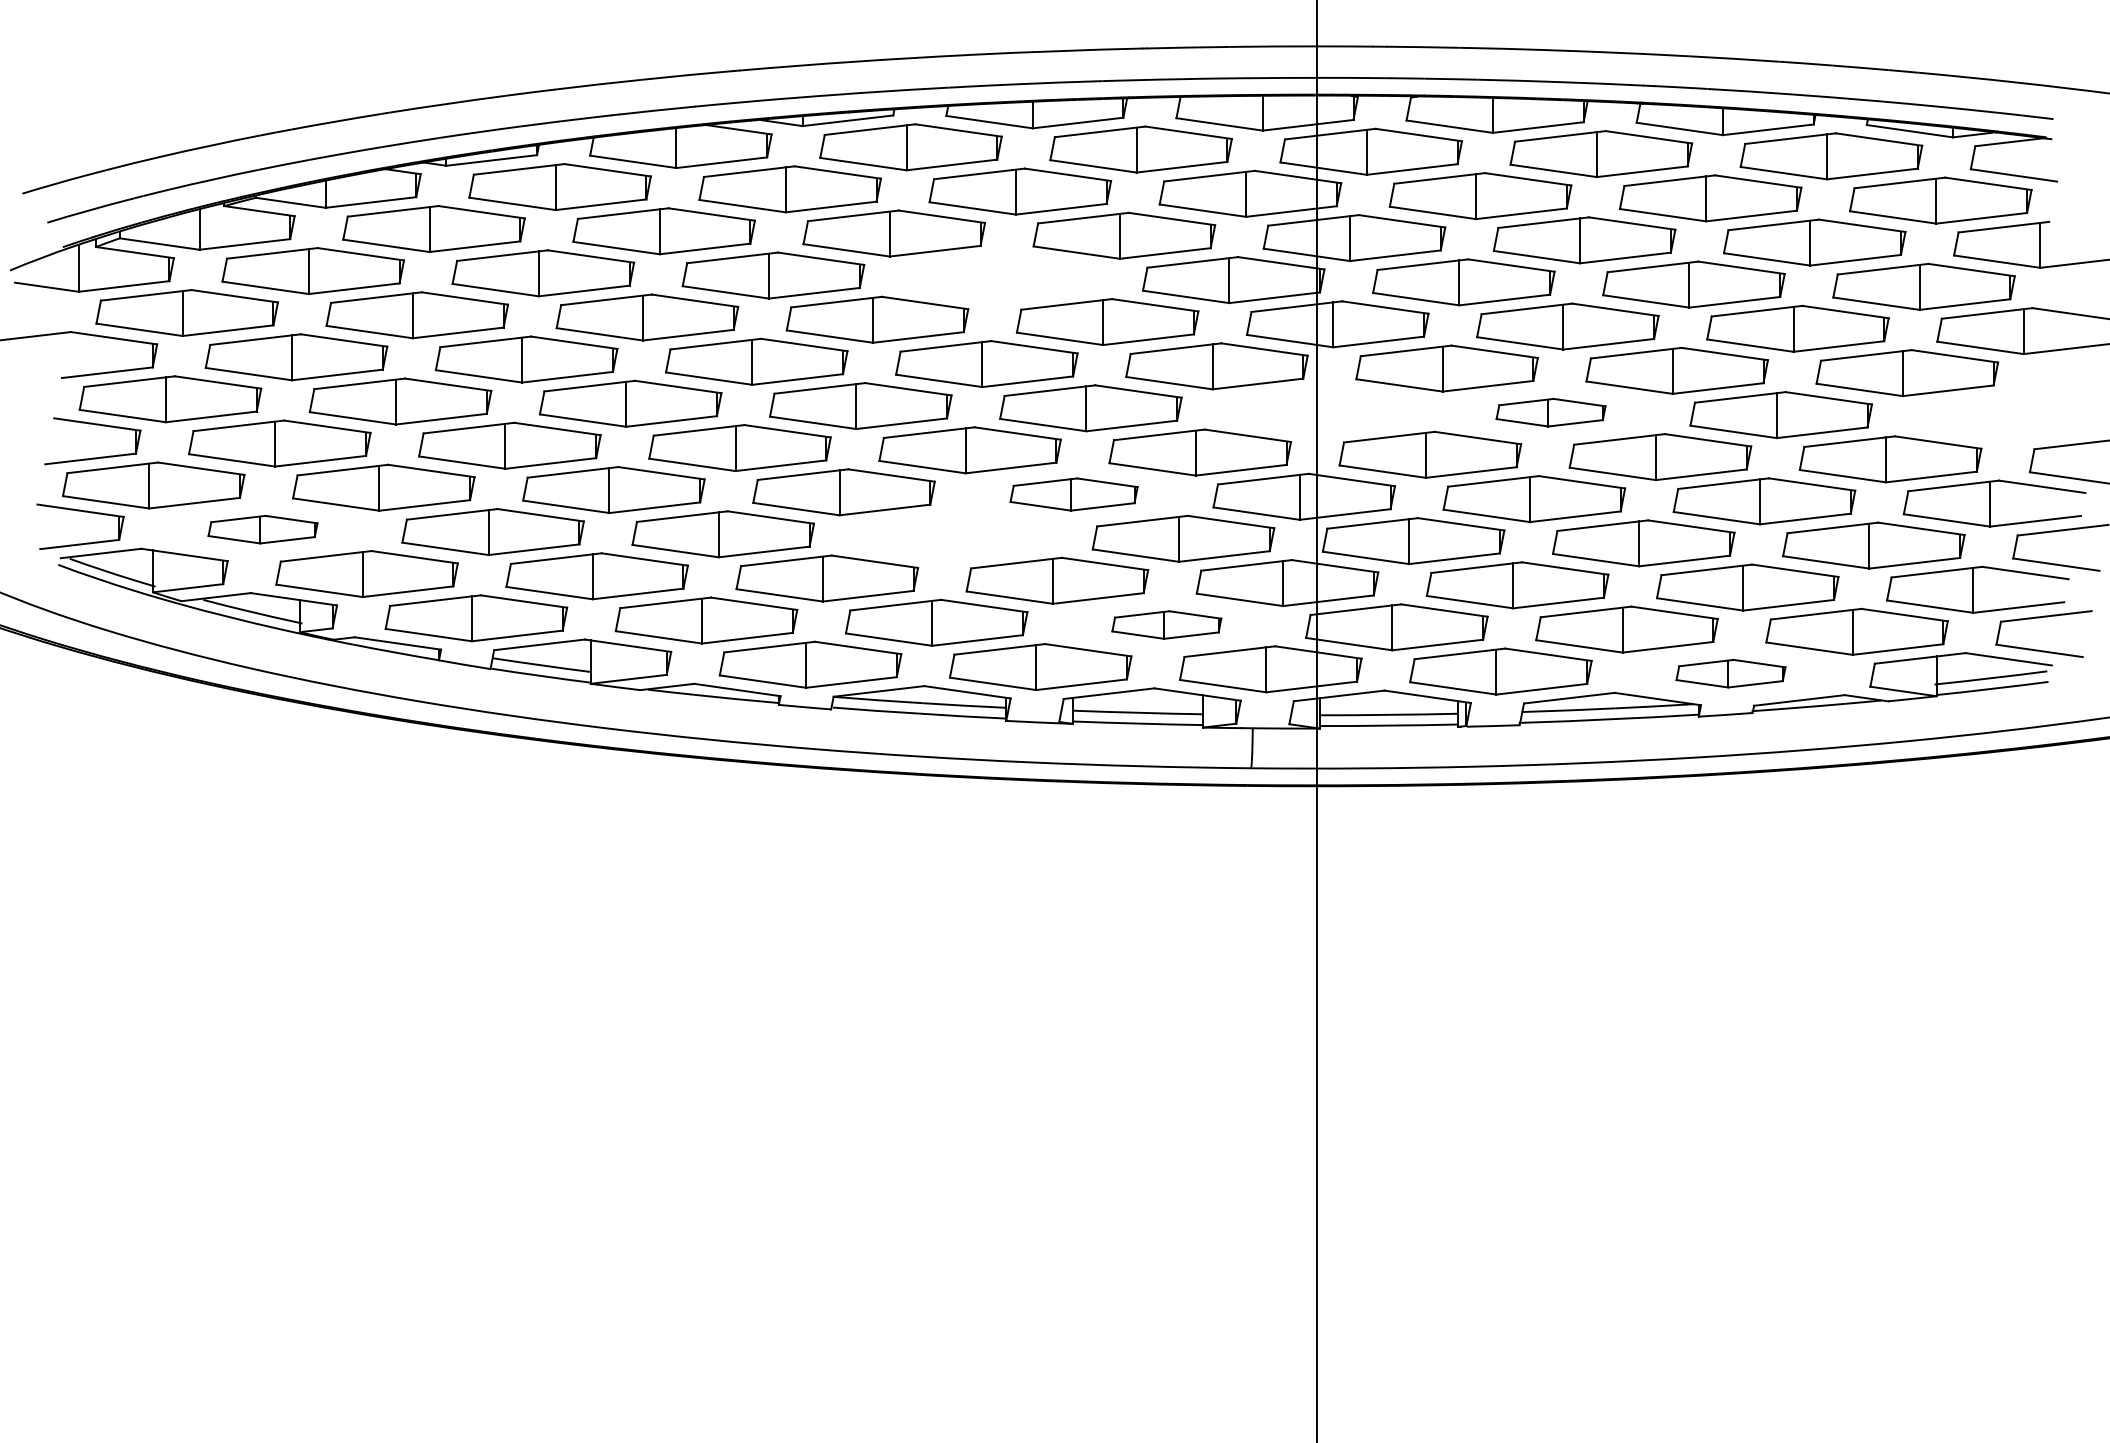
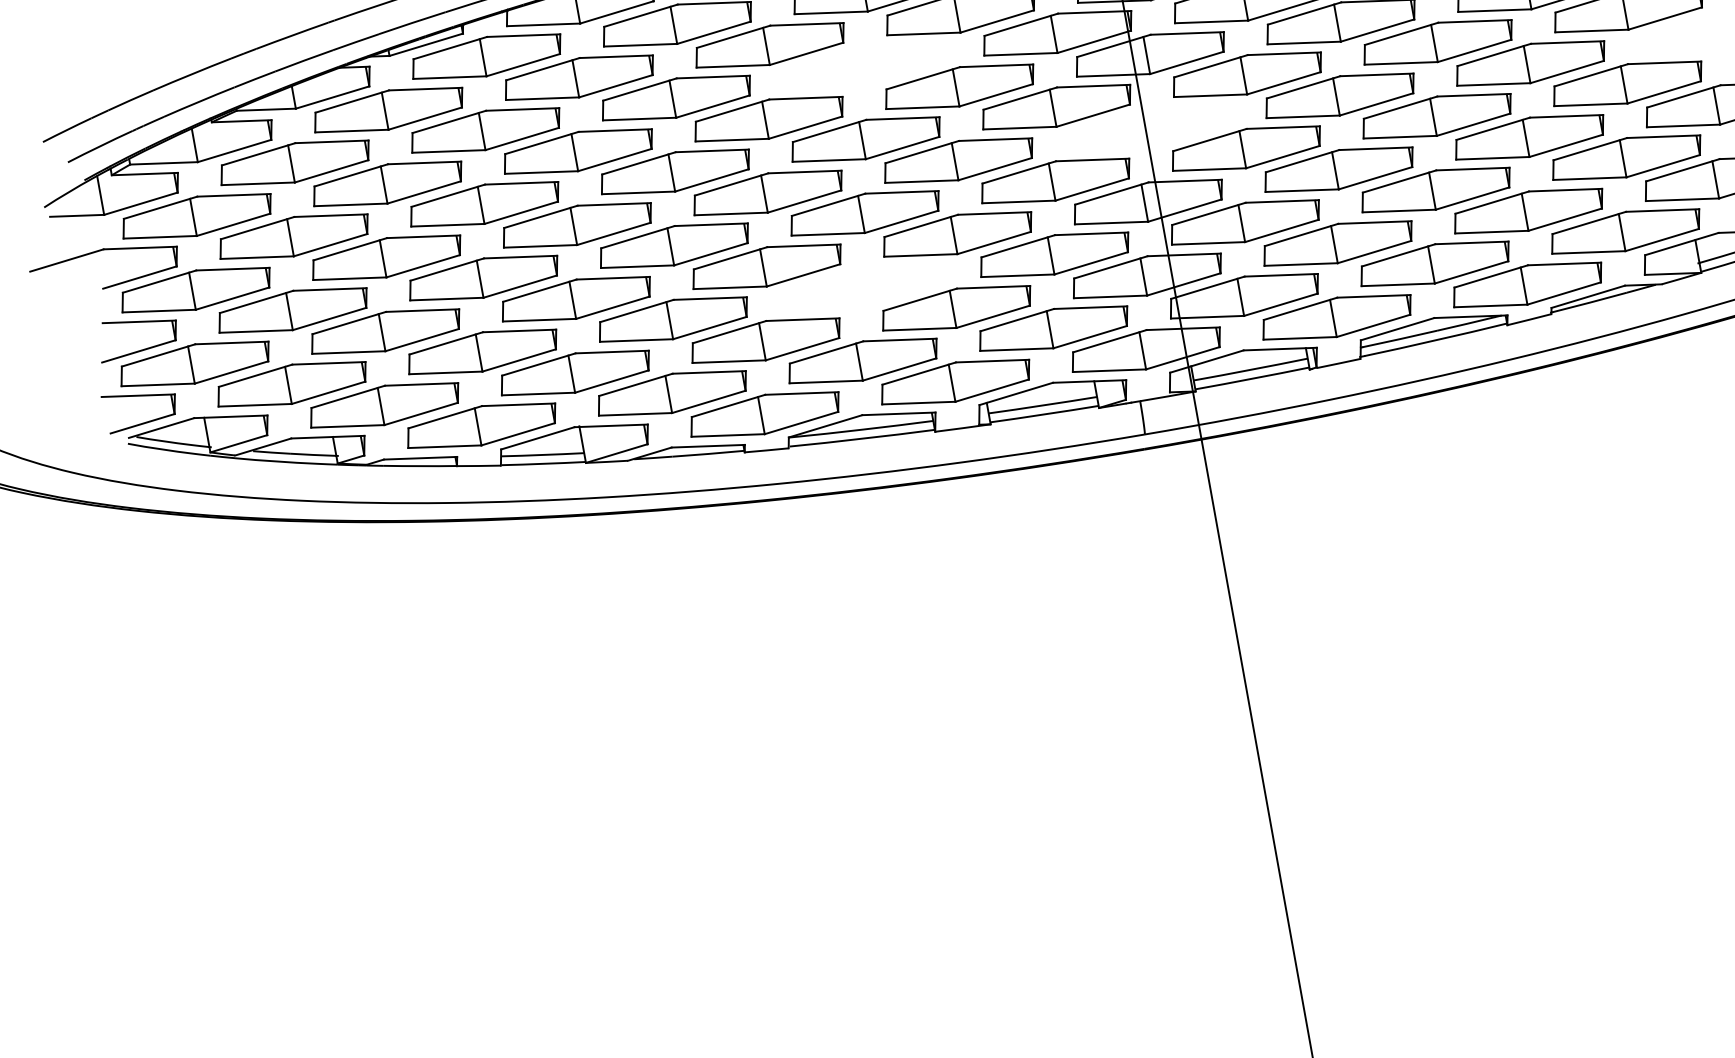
part: (1550, 412) -> (1339, 95), size x1.67
part: (1073, 494) -> (957, 234), size x1.43
part: (262, 529) -> (291, 384), size x1.67
part: (1166, 624) -> (1053, 328), size x1.67
part: (1730, 673) -> (1527, 284), size x1.67

